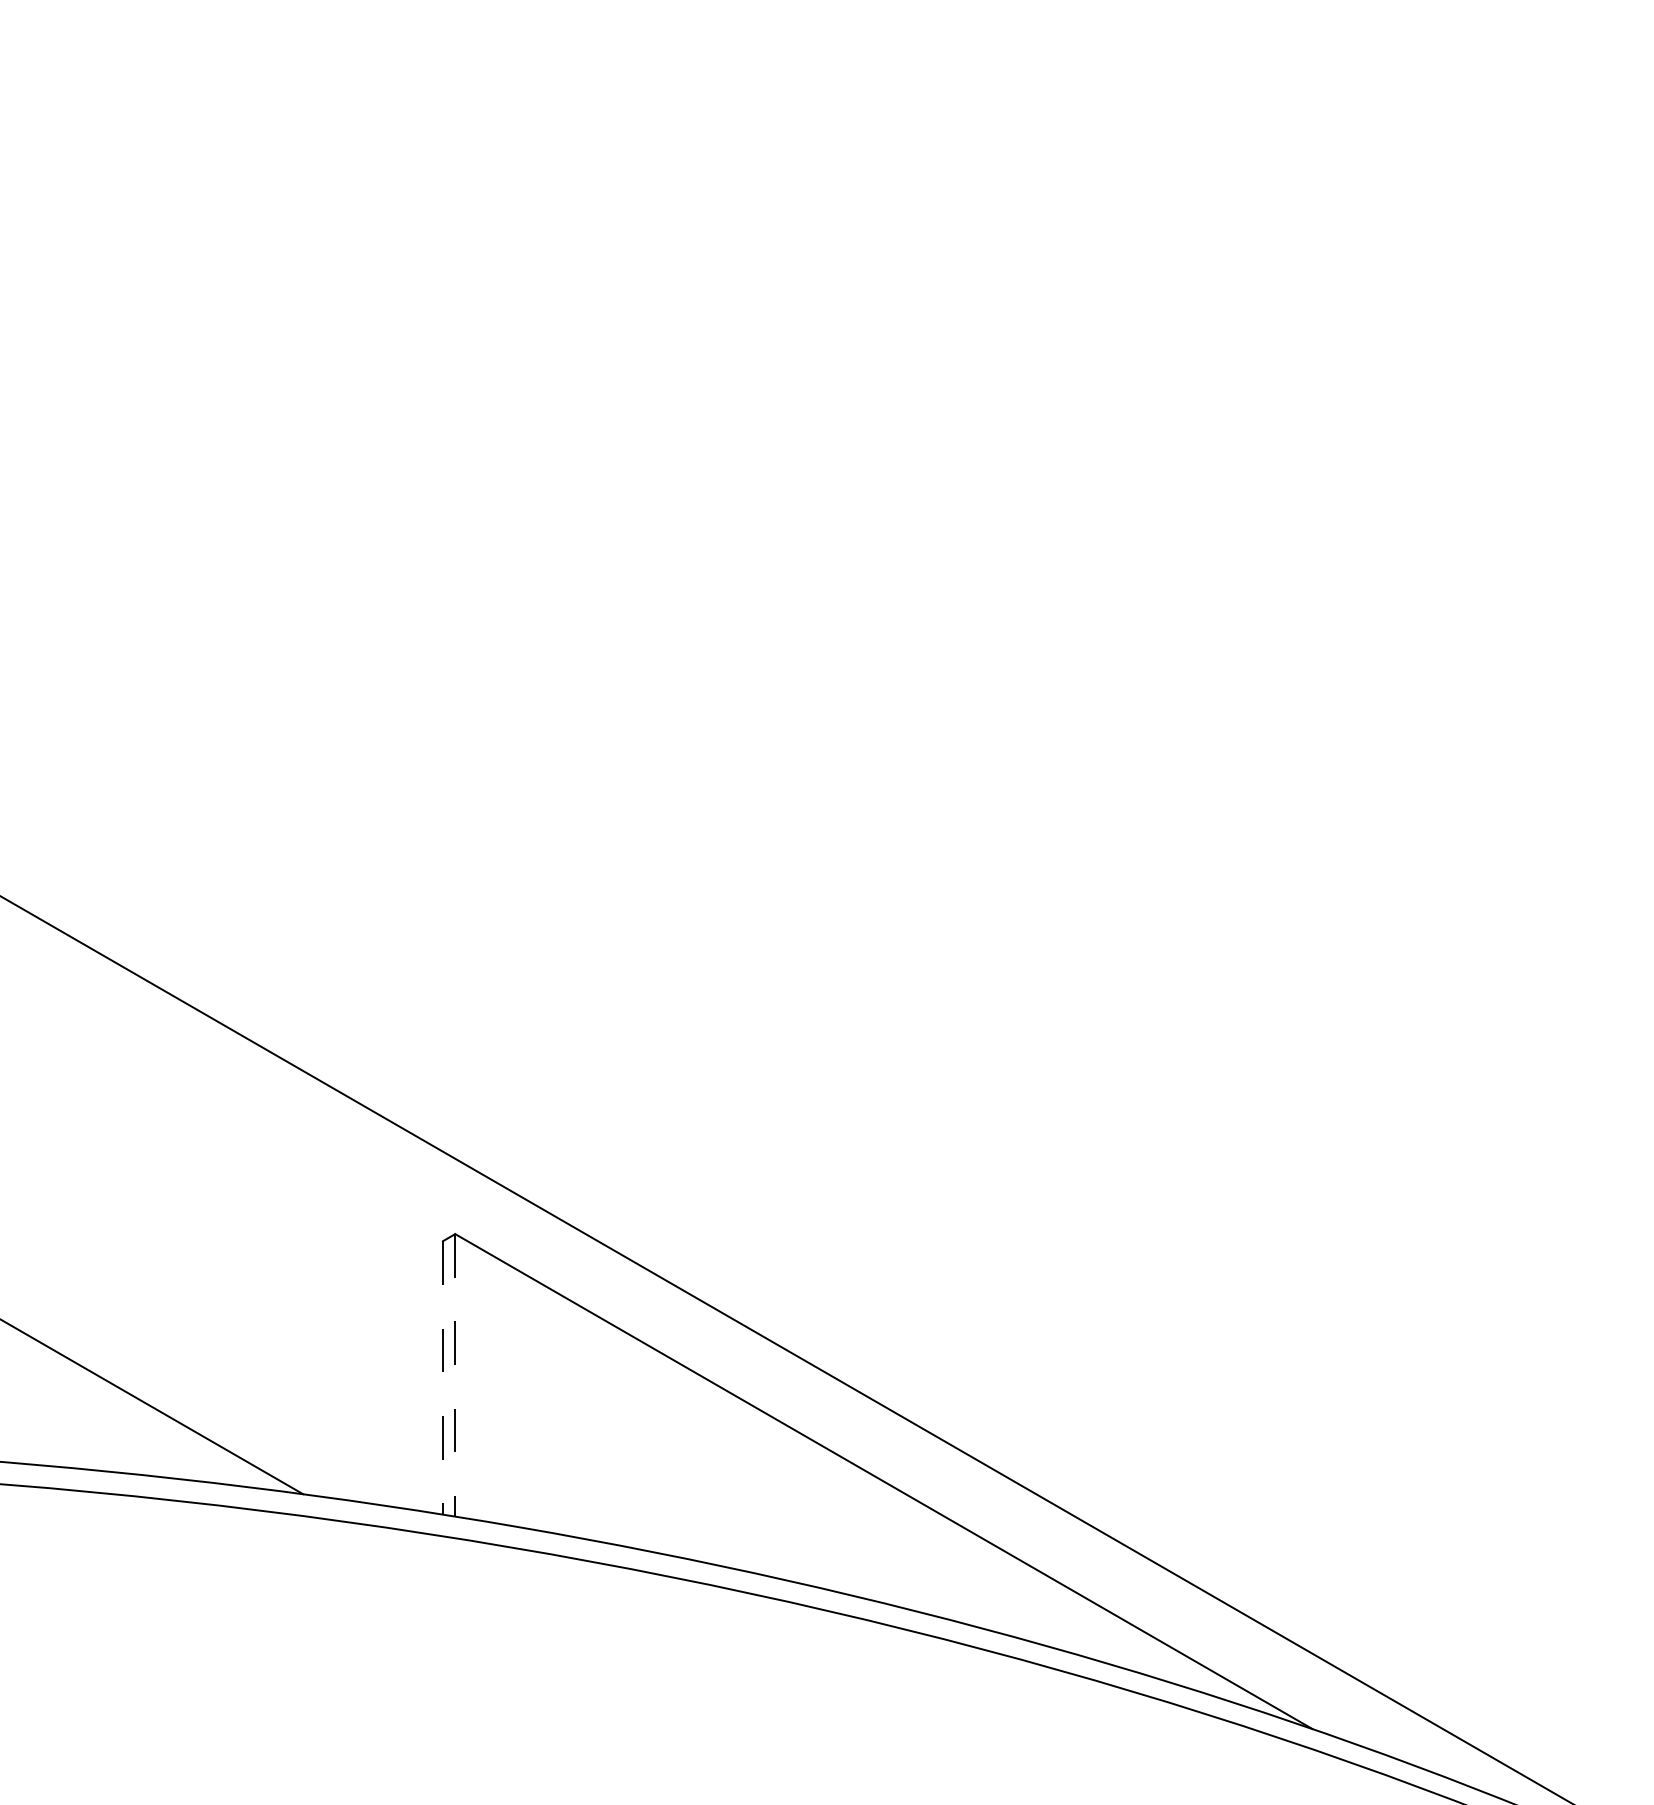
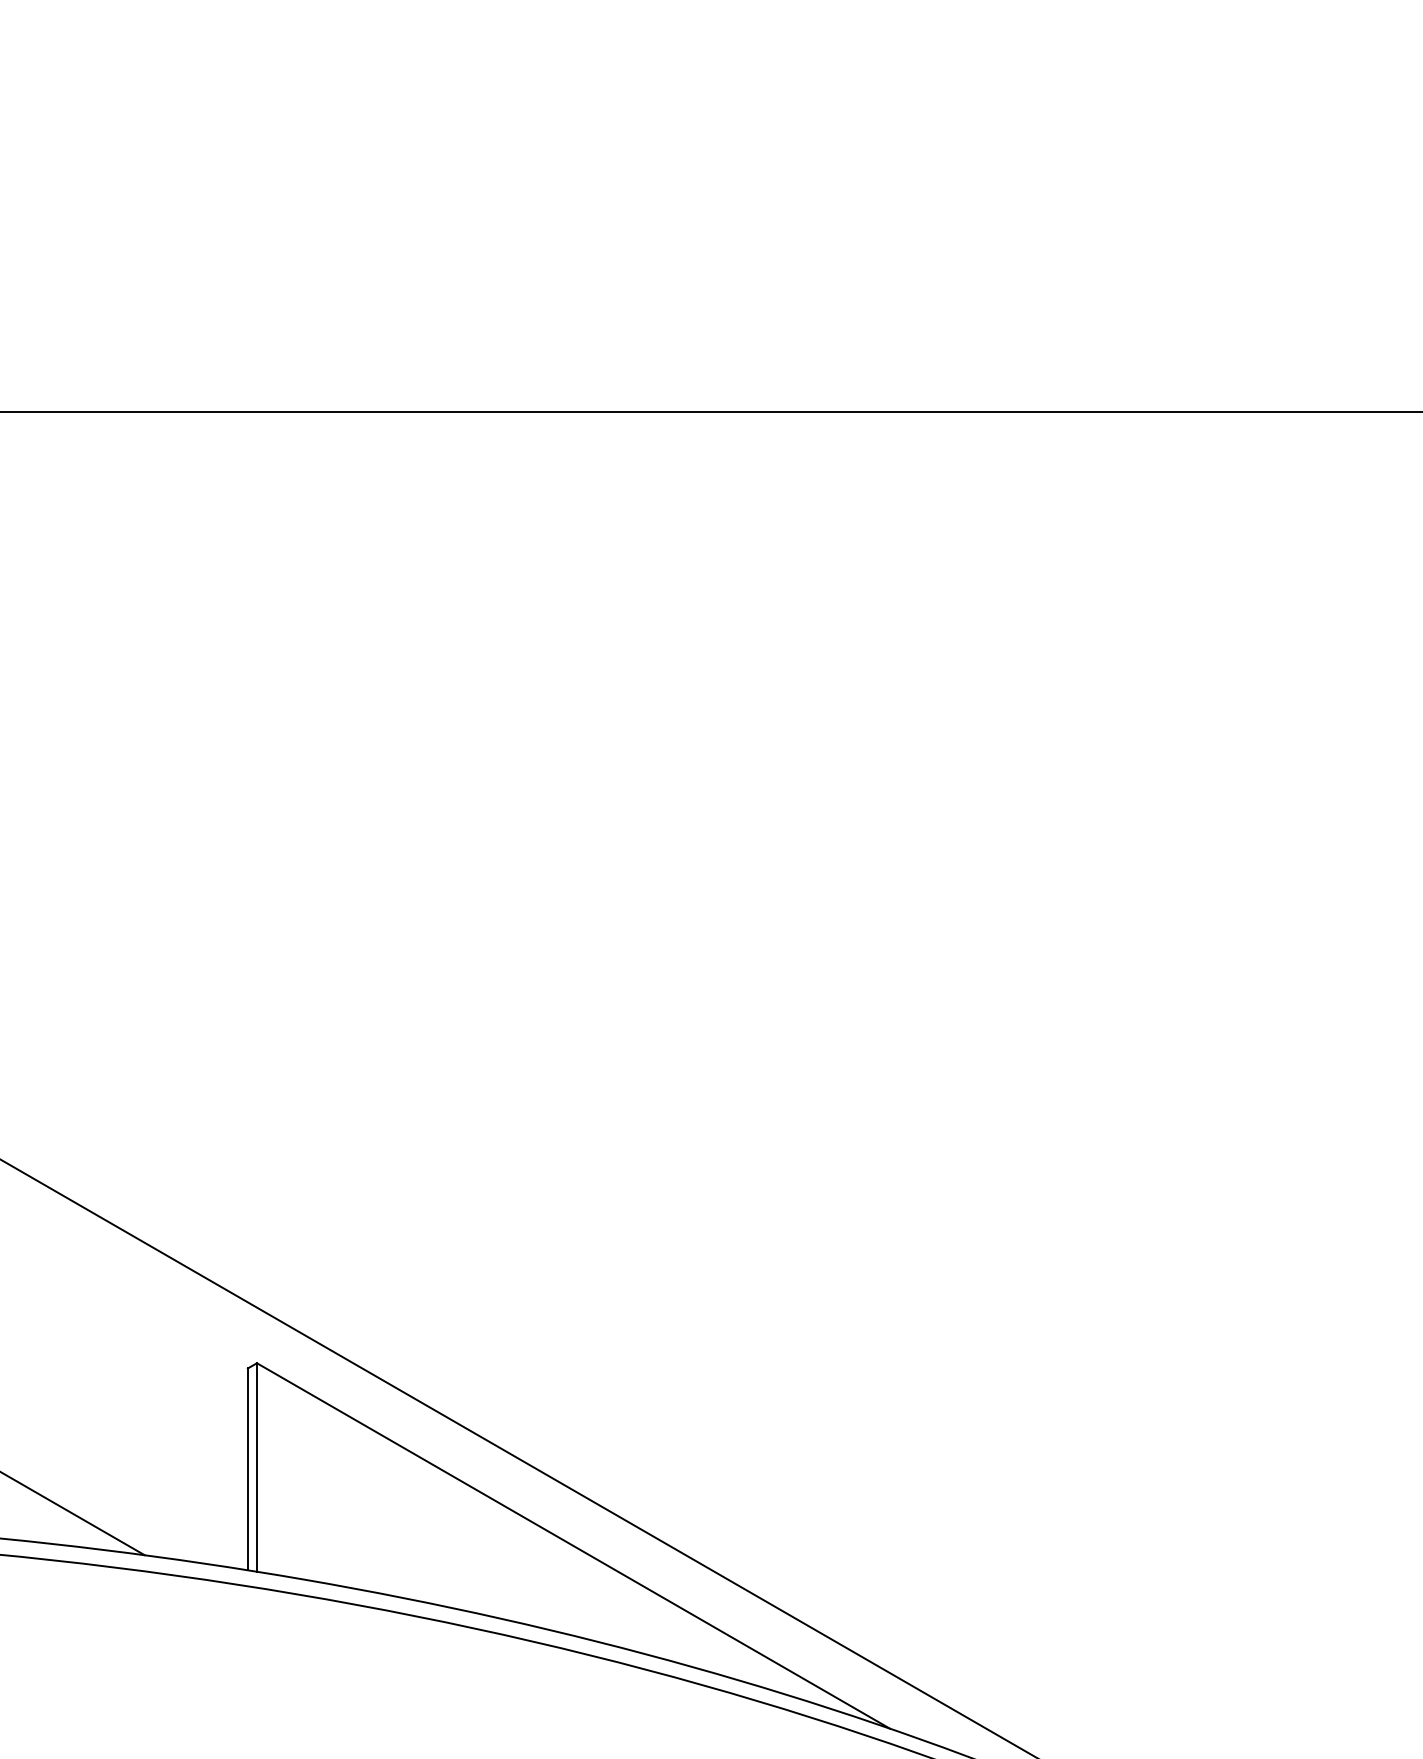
line: (454, 1375) -> (256, 1467), dashed -> solid
line: (442, 1378) -> (247, 1469), dashed -> solid

